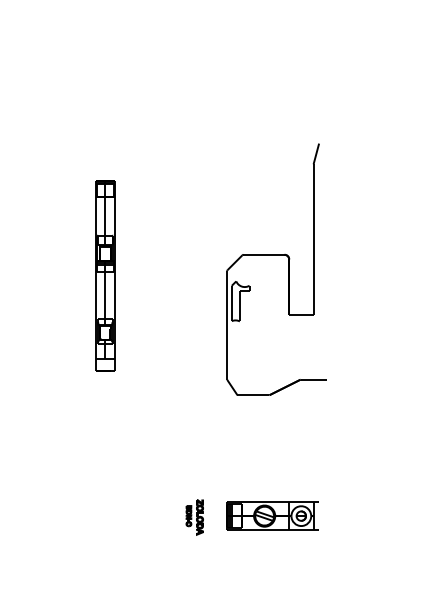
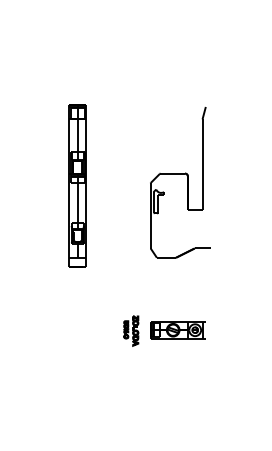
part: (104, 274) -> (77, 185), size x1.43
part: (195, 516) -> (131, 330), size x1.43

